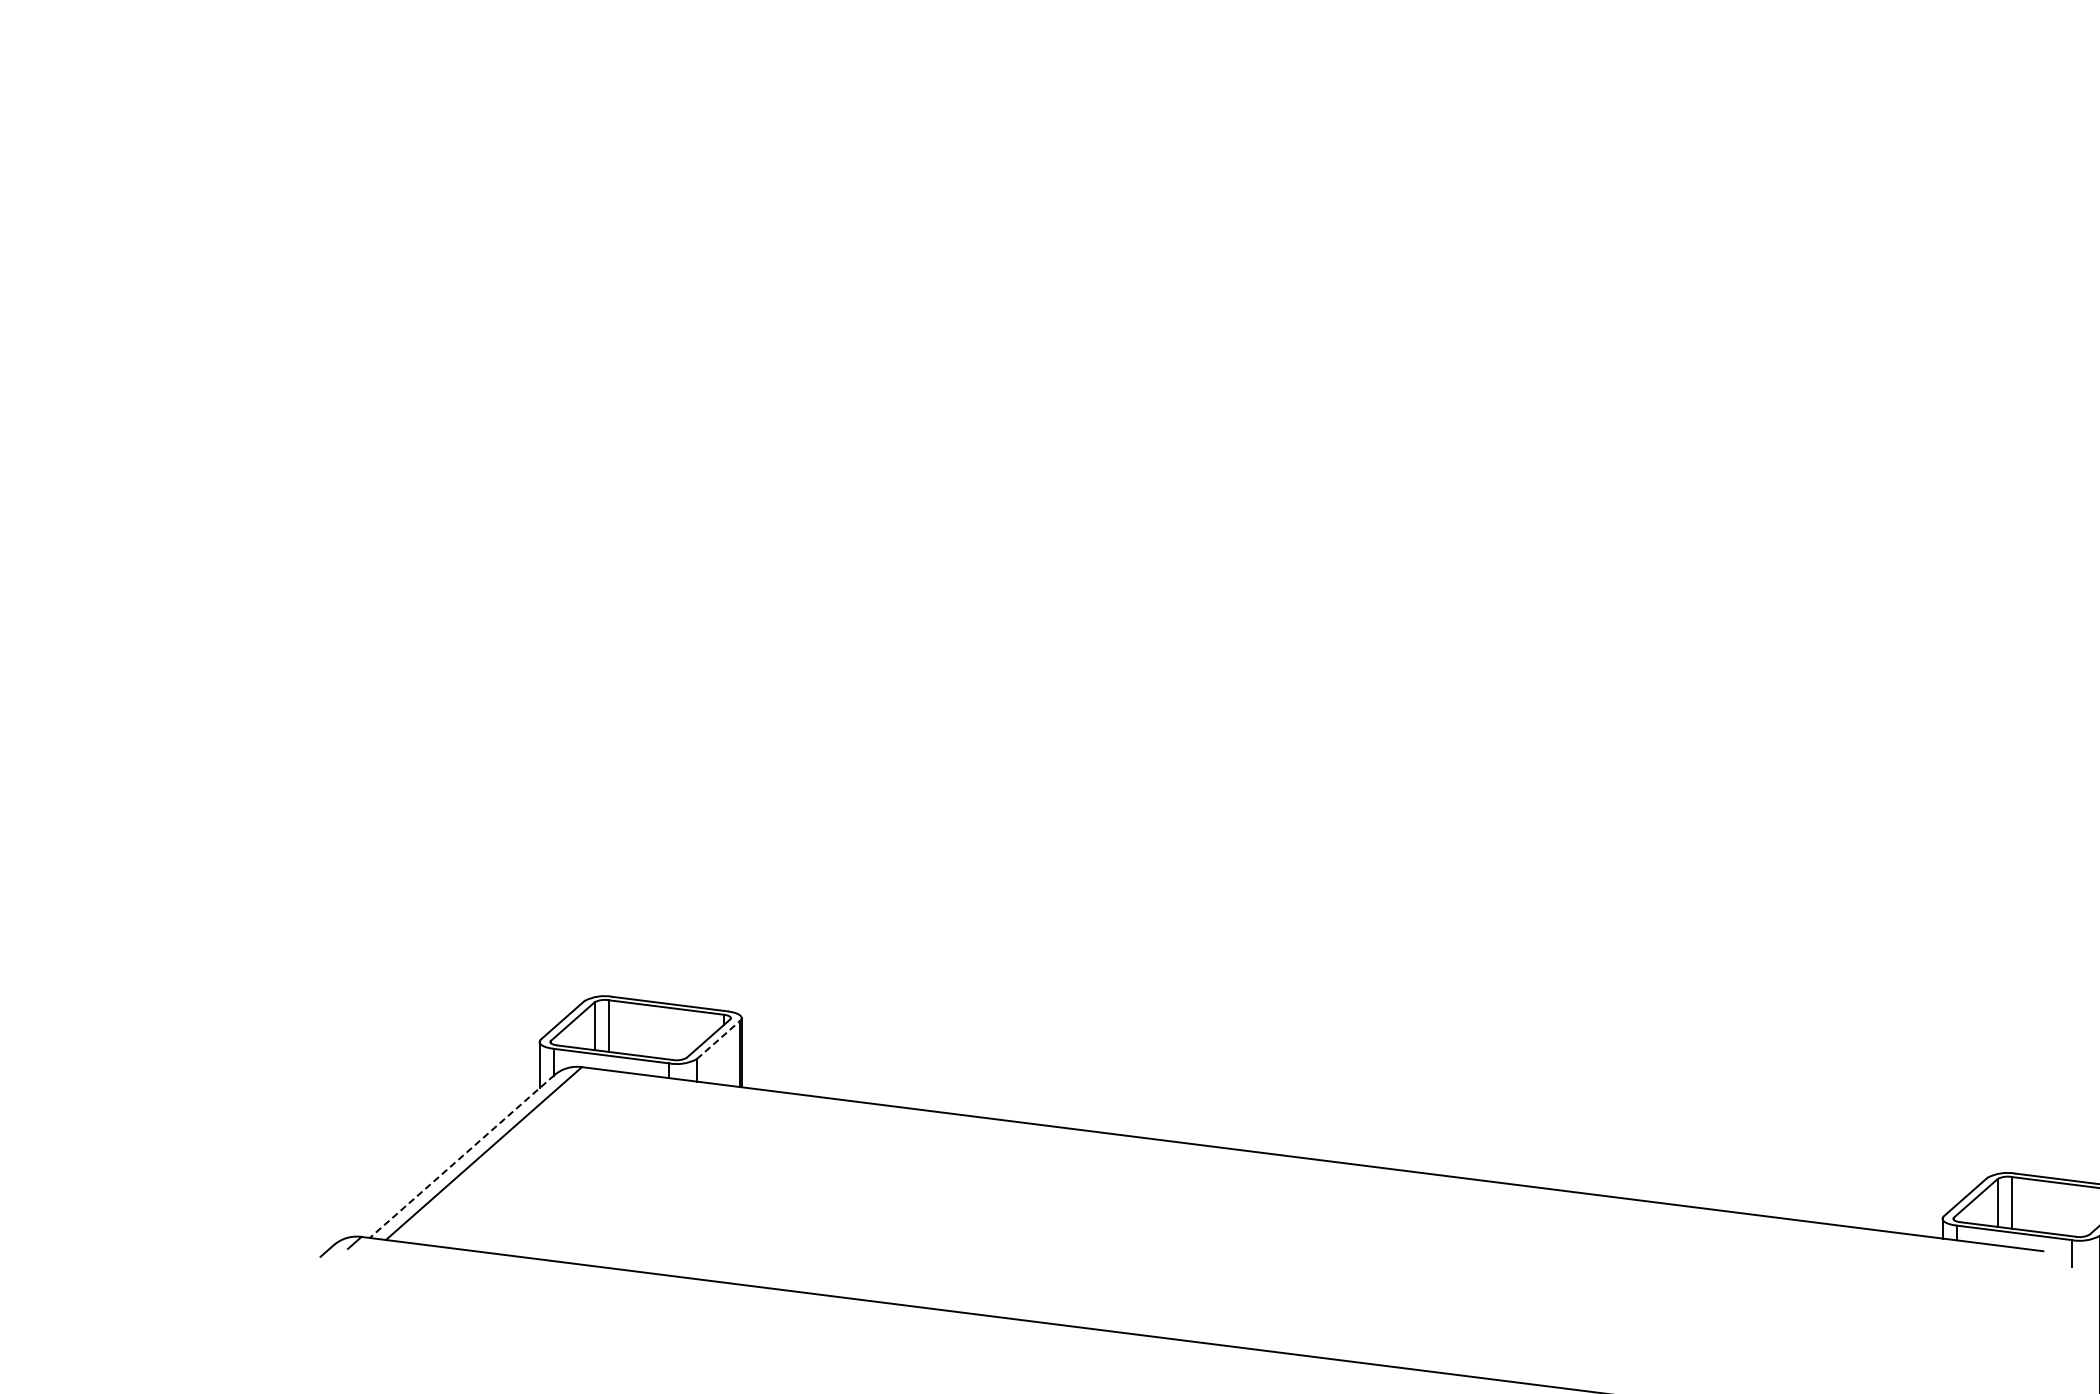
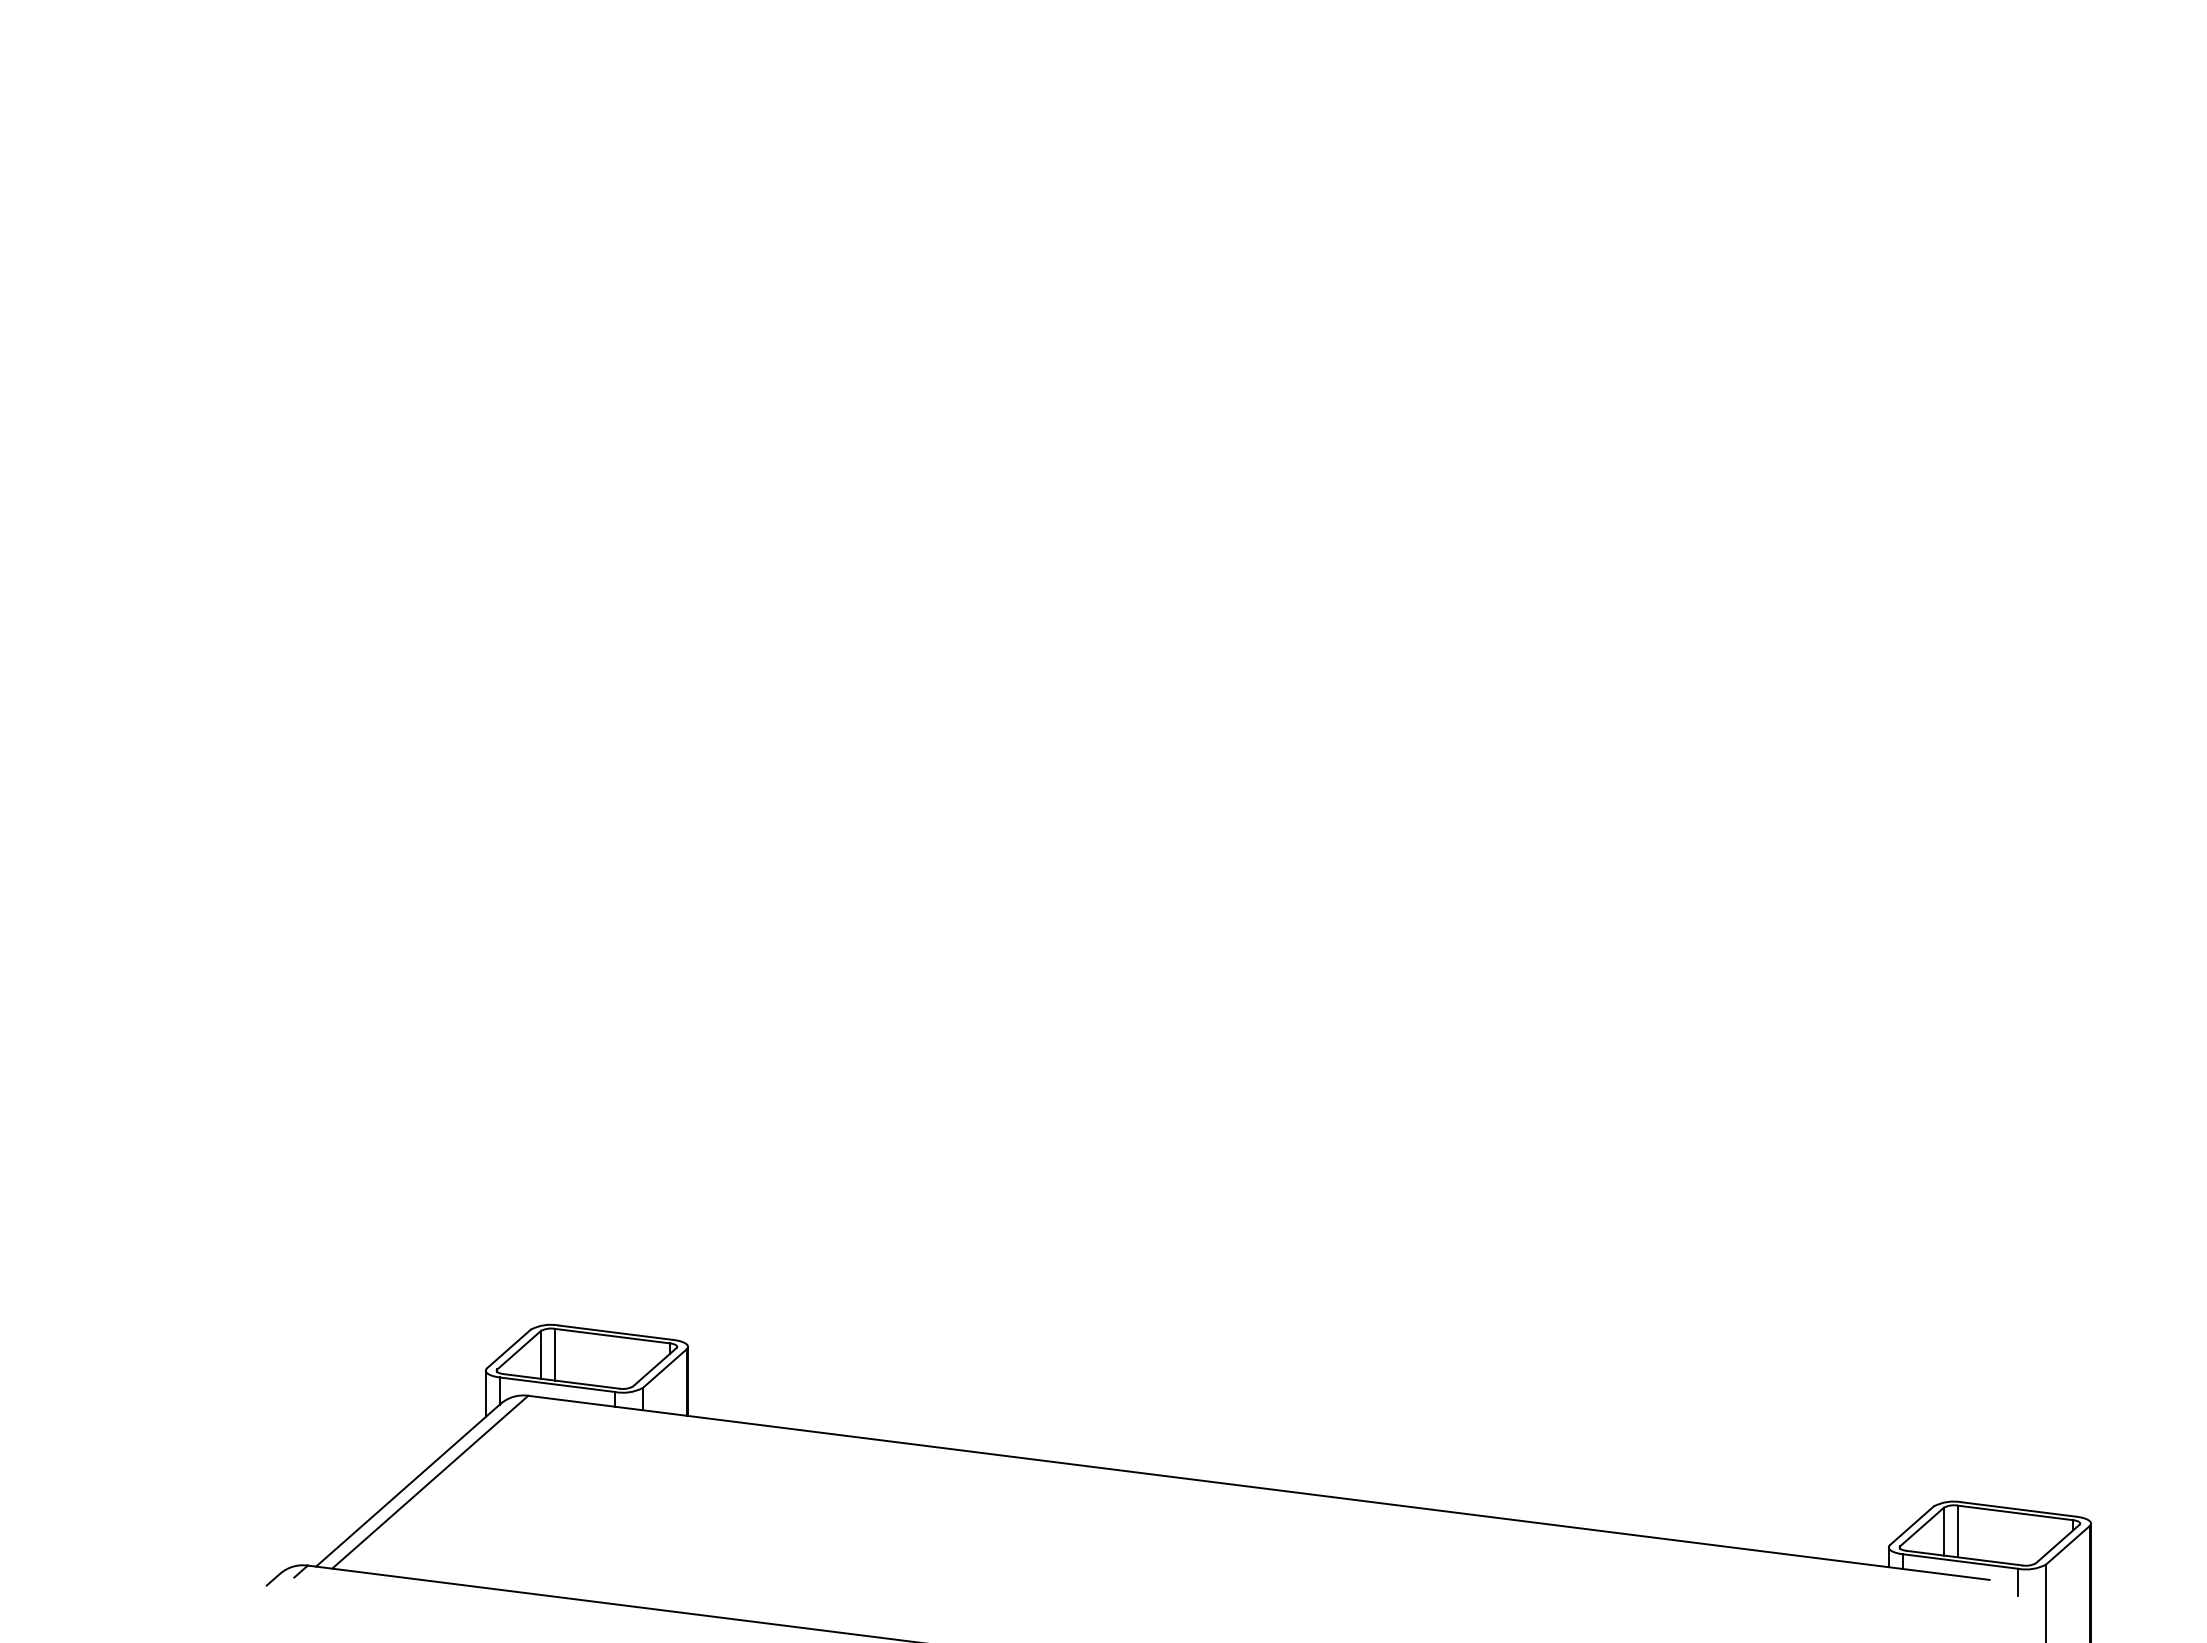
line: (719, 1039) -> (665, 1368), dashed -> solid
line: (462, 1156) -> (408, 1485), dashed -> solid

